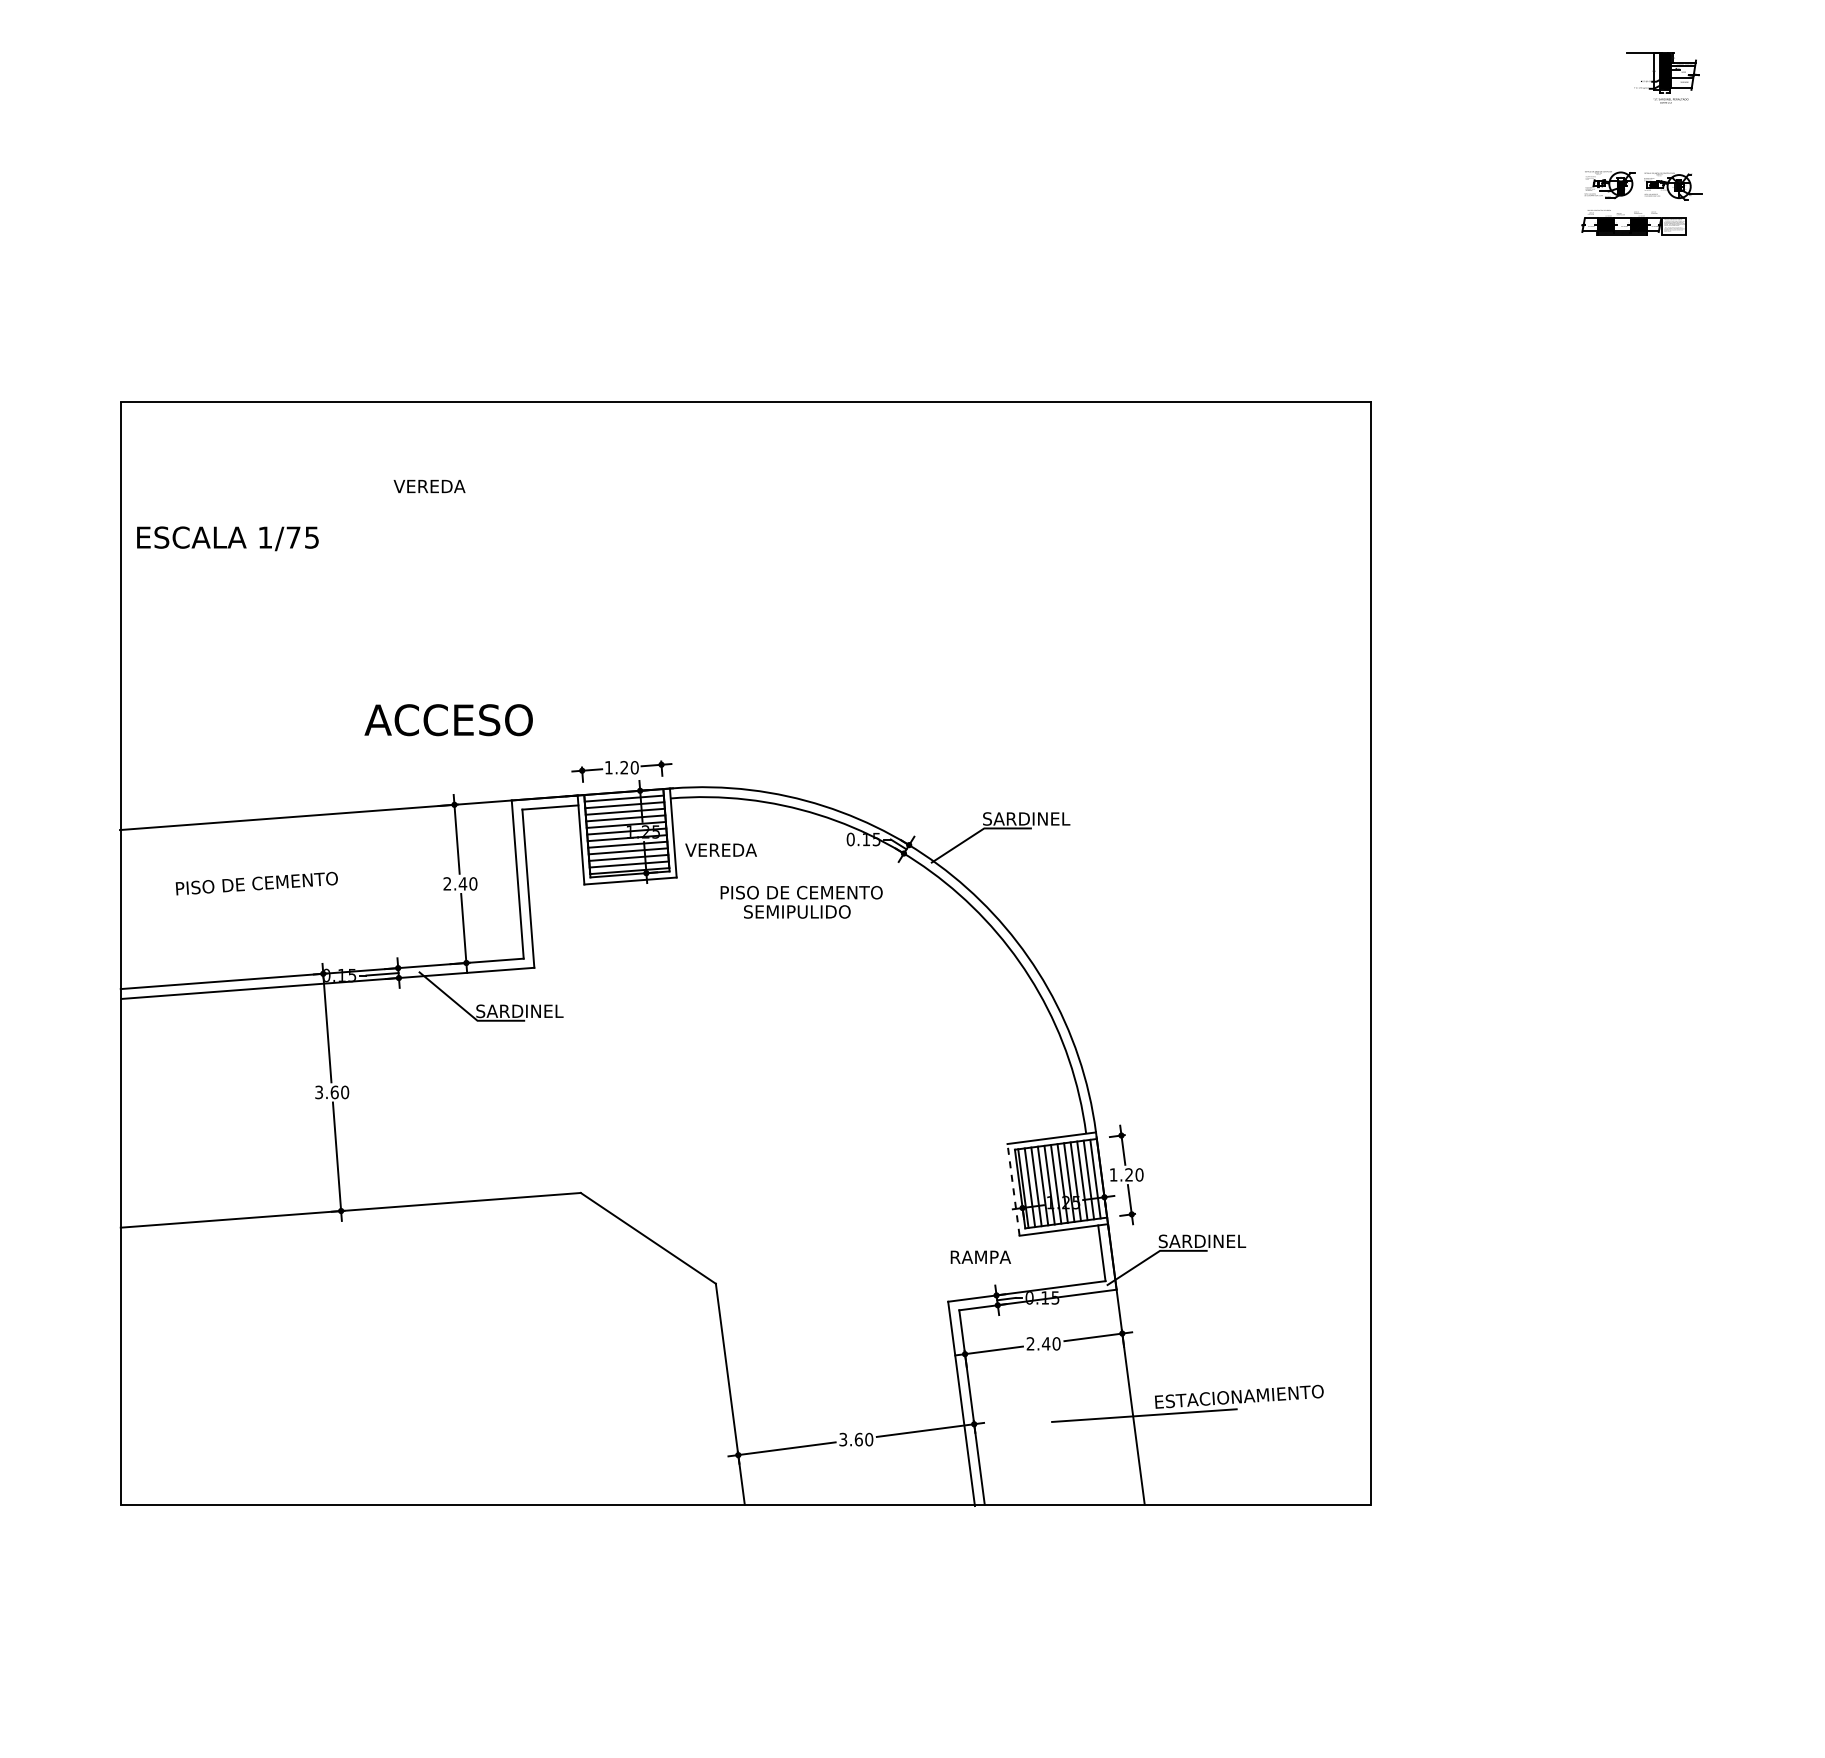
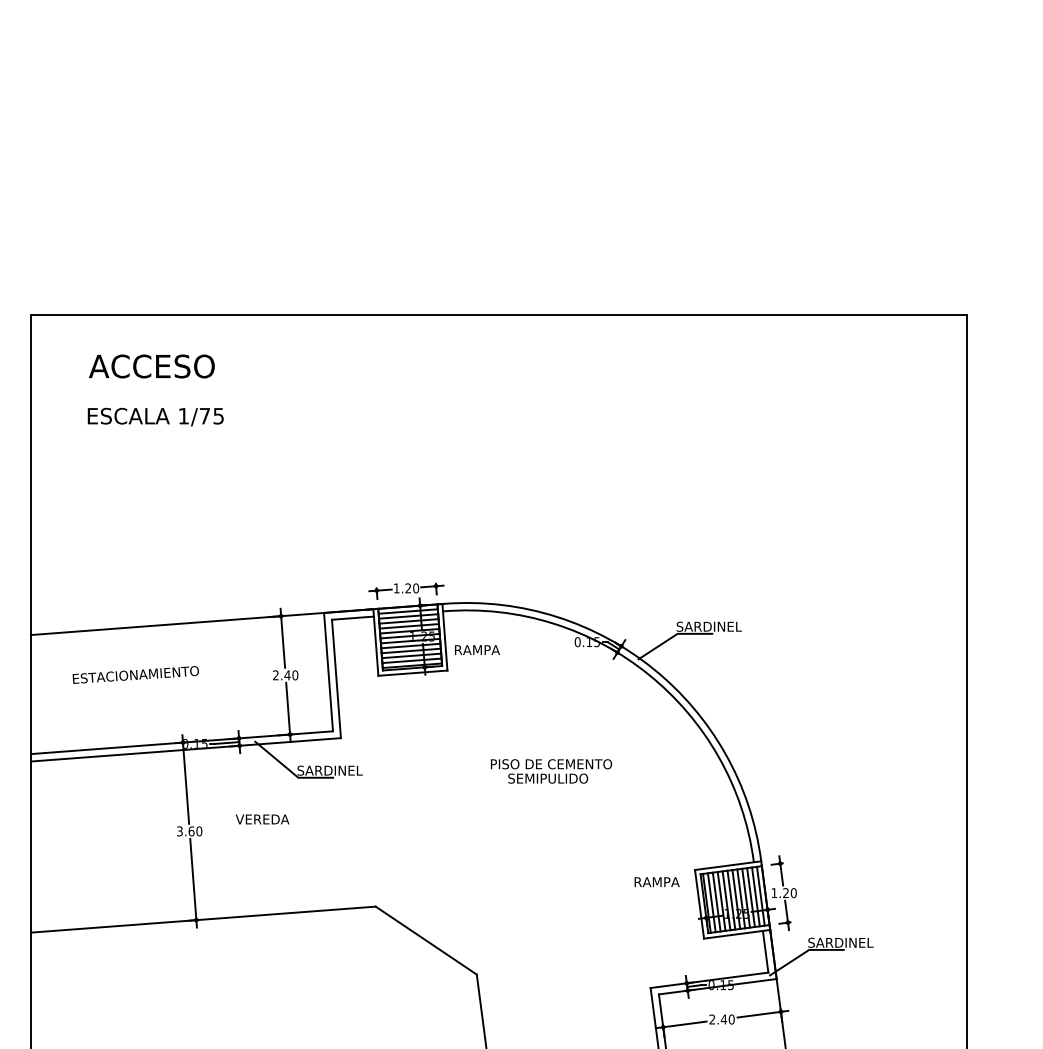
text: (429, 486) -> (262, 819), moved
text: (227, 538) -> (155, 416), moved
text: (448, 720) -> (151, 366), moved
text: (720, 849) -> (480, 649), VEREDA -> RAMPA
text: (261, 883) -> (136, 675), PISO DE CEMENTO -> ESTACIONAMIENTO
text: (801, 901) -> (551, 770), moved
line: (1013, 1189) -> (699, 904), dashed -> solid
text: (980, 1256) -> (656, 881), moved

